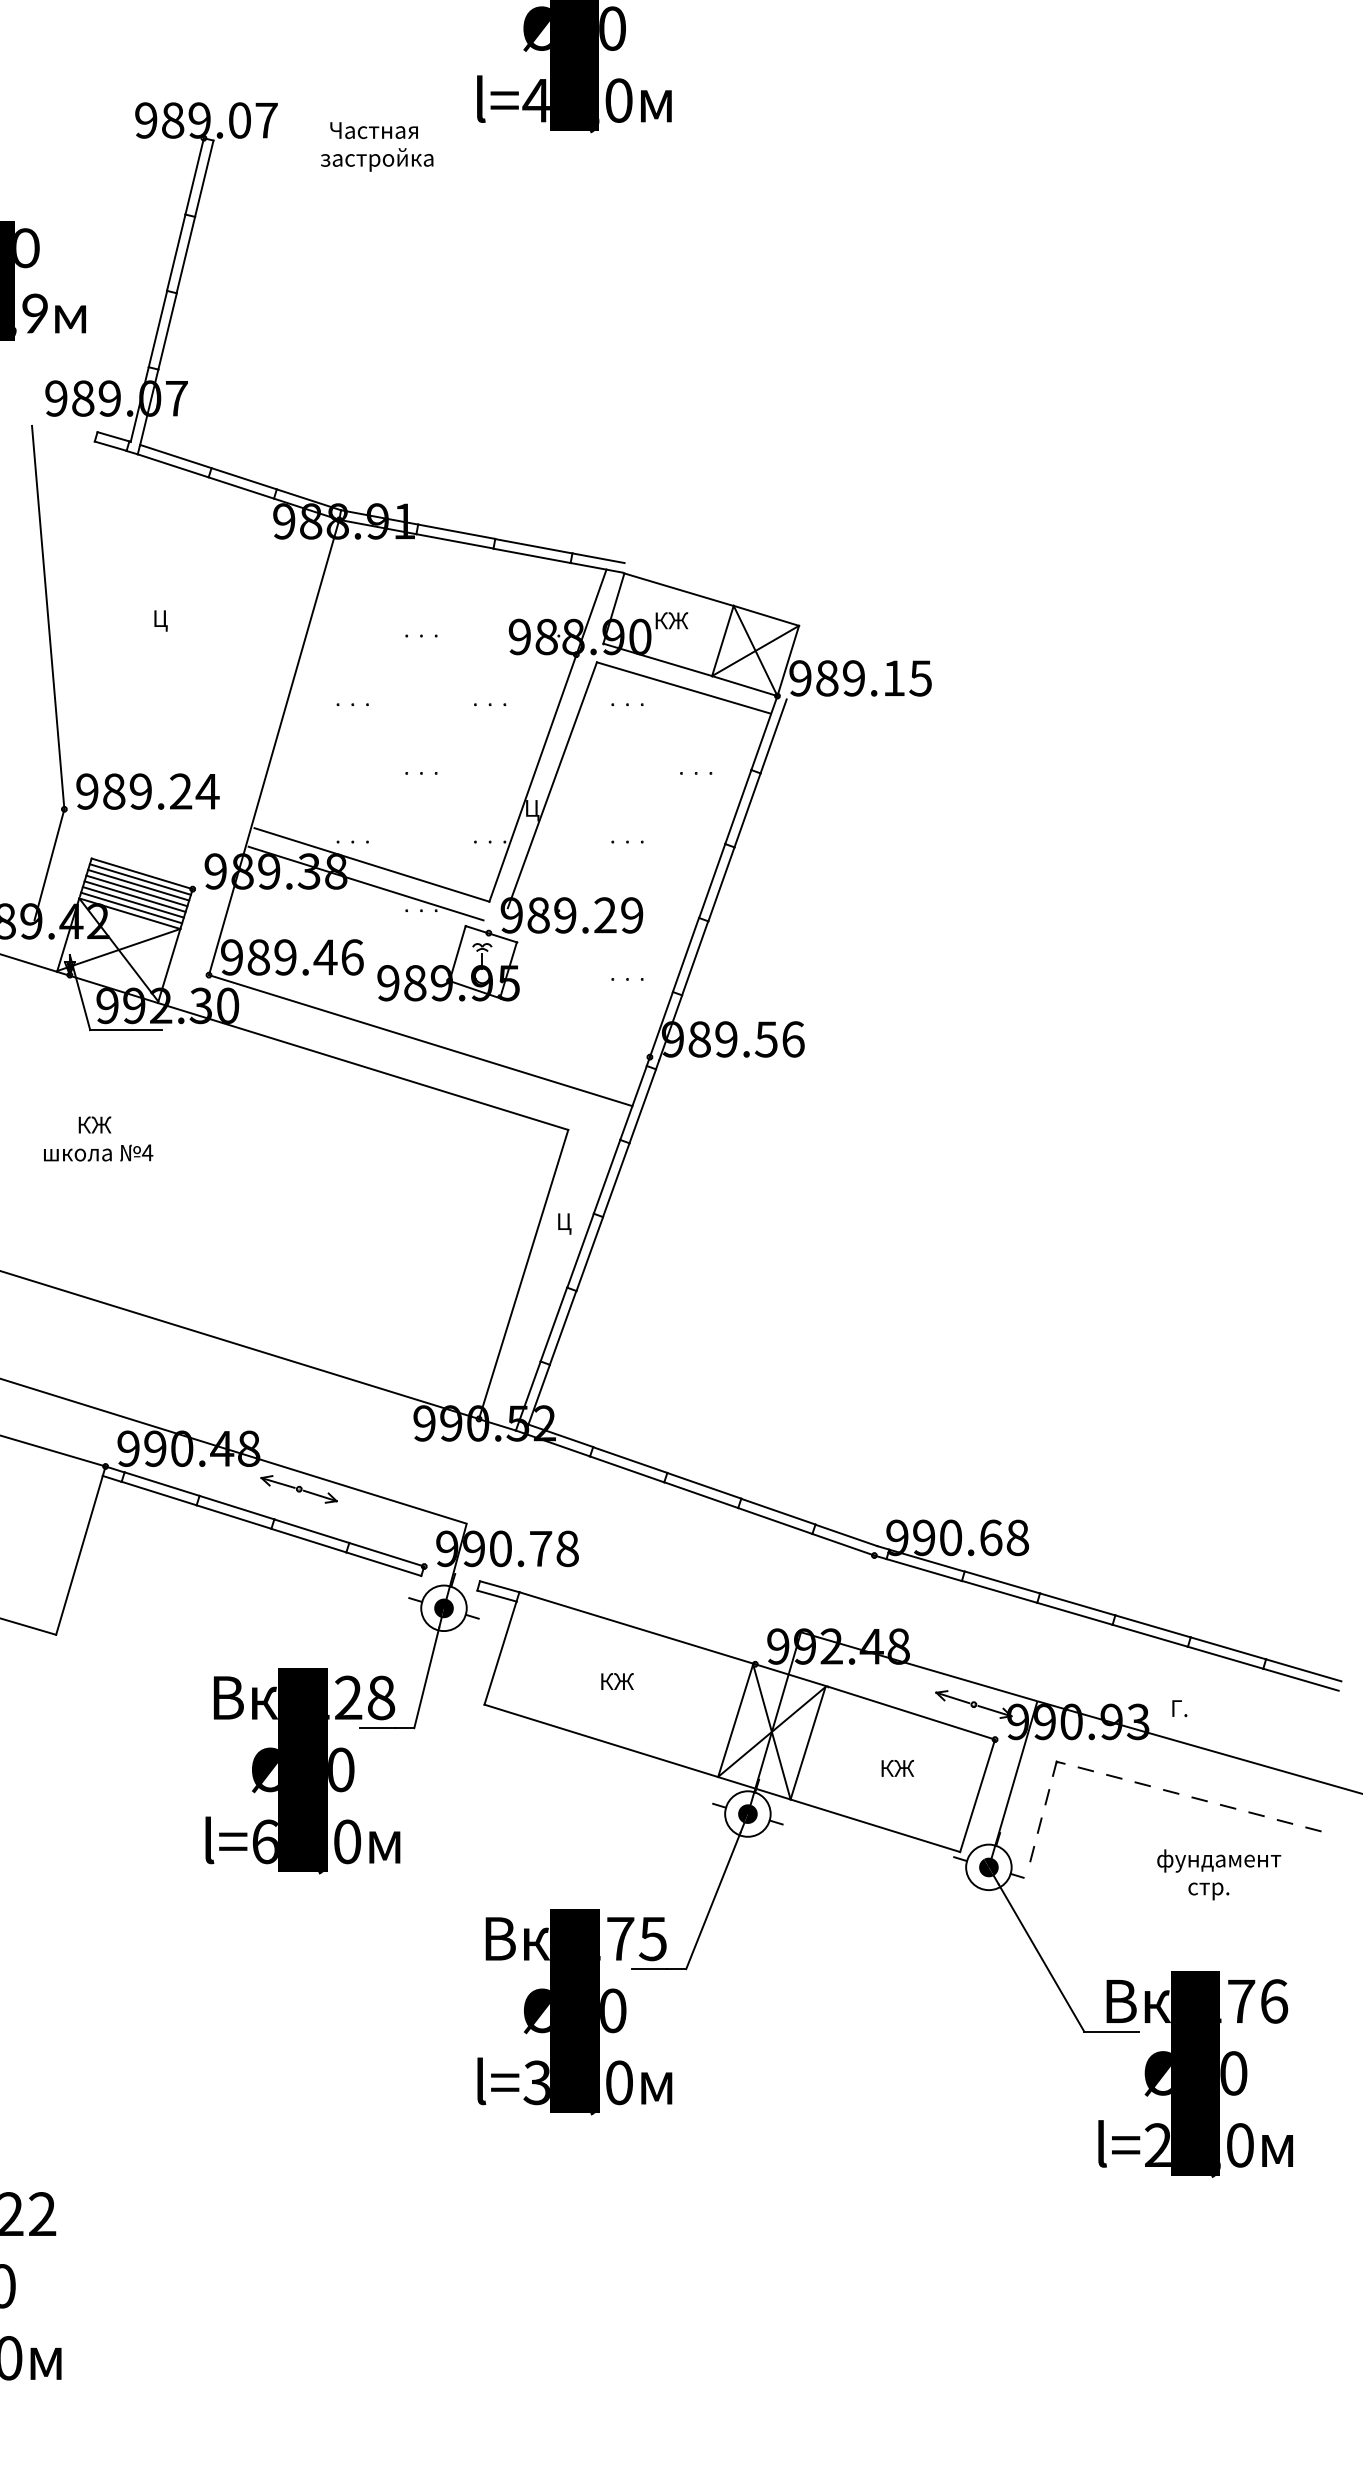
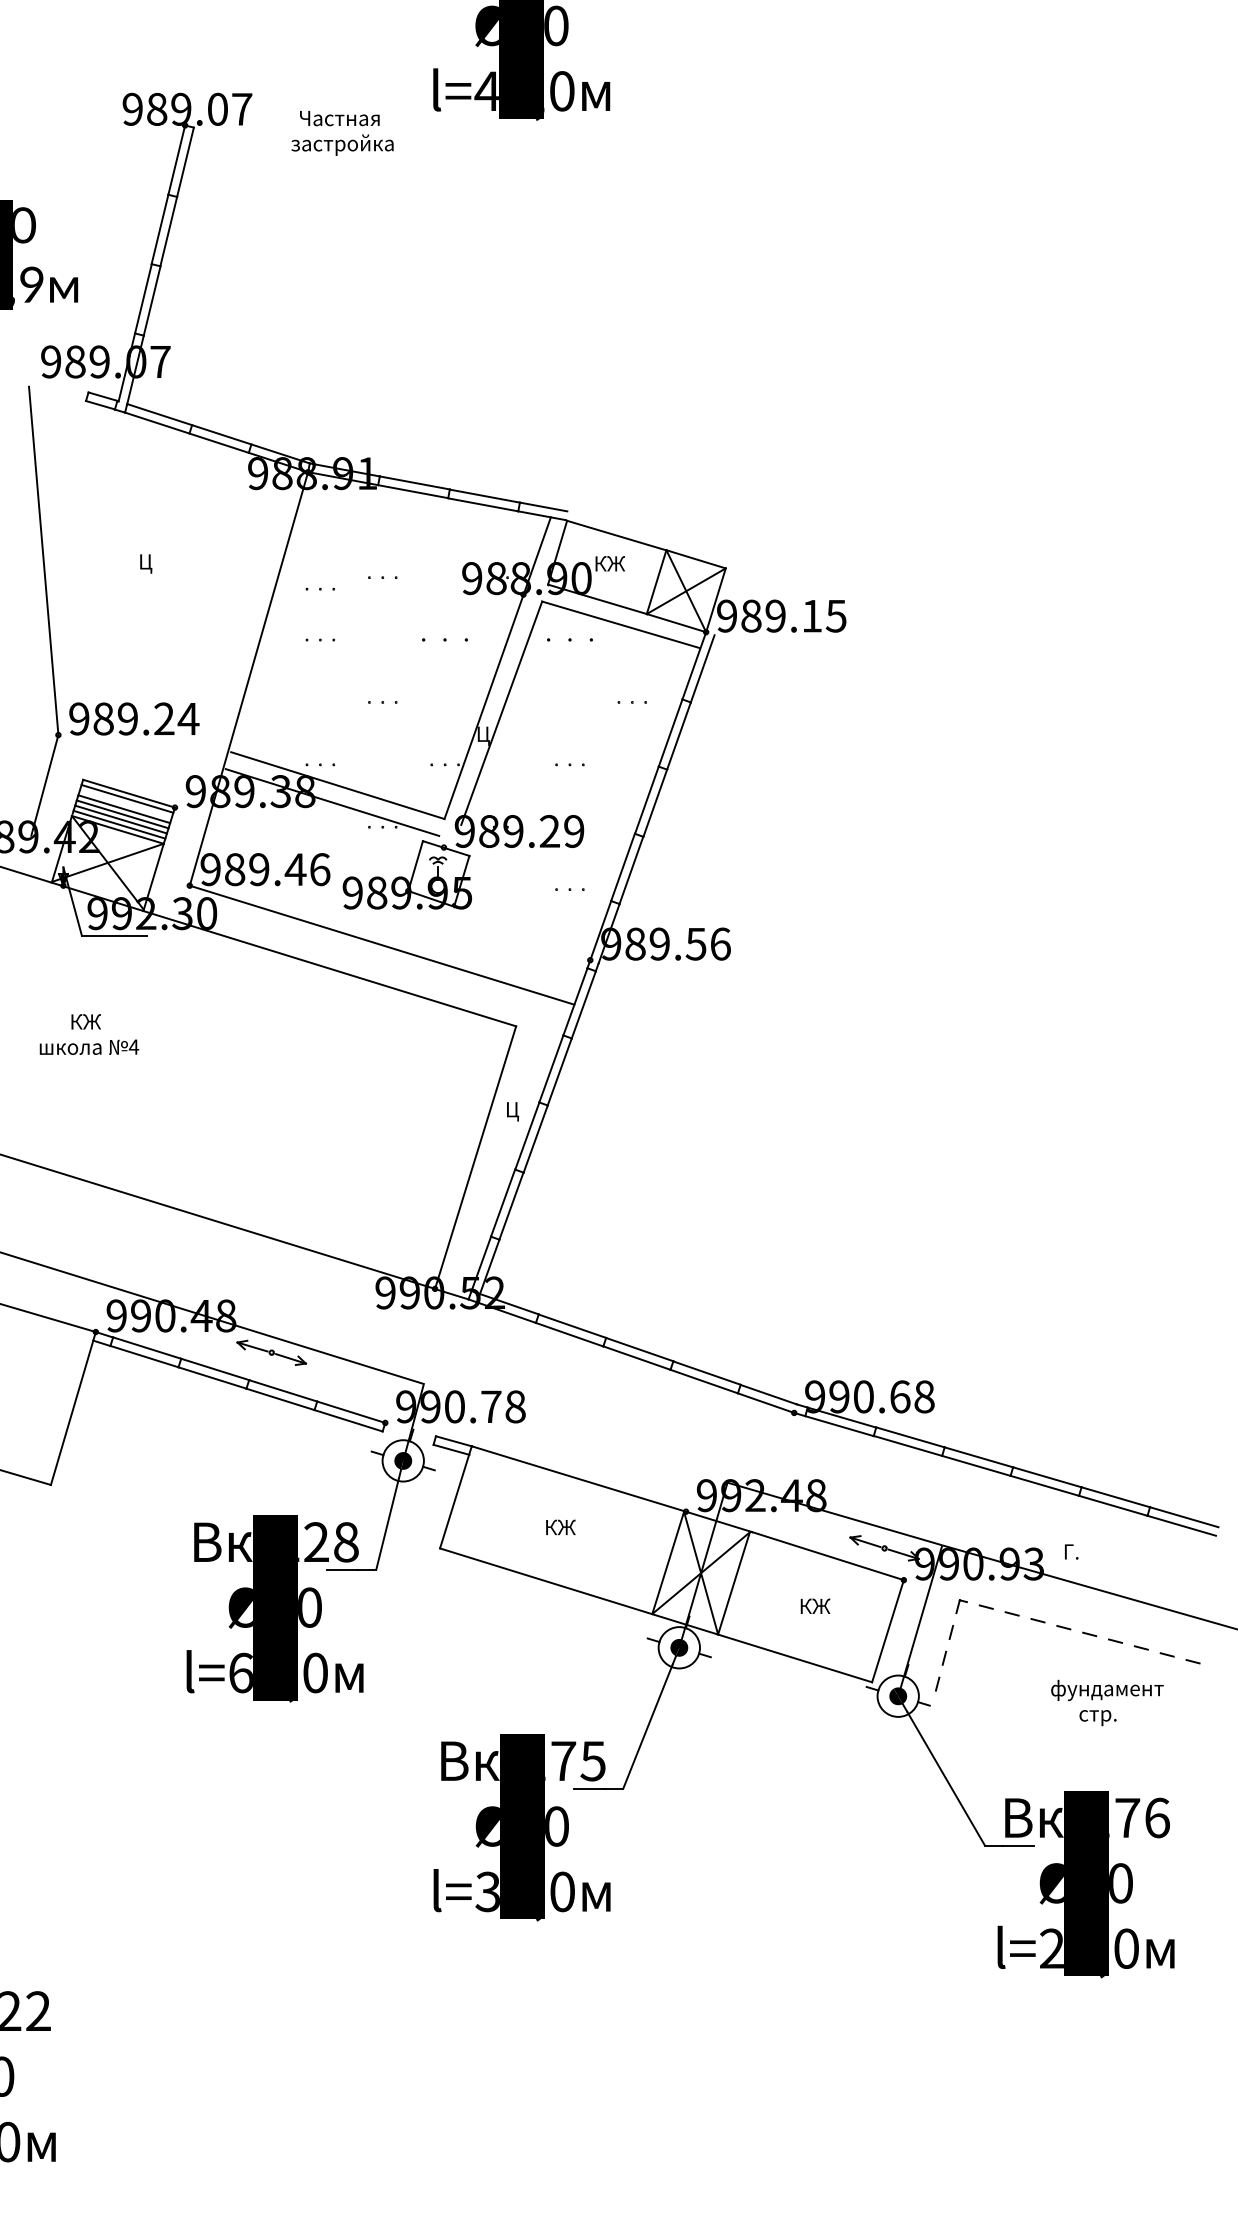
part: (352, 648) -> (320, 588), added
part: (490, 704) -> (445, 639), size x1.6
part: (627, 704) -> (569, 639), size x1.6
line: (138, 884) -> (125, 803), removed

